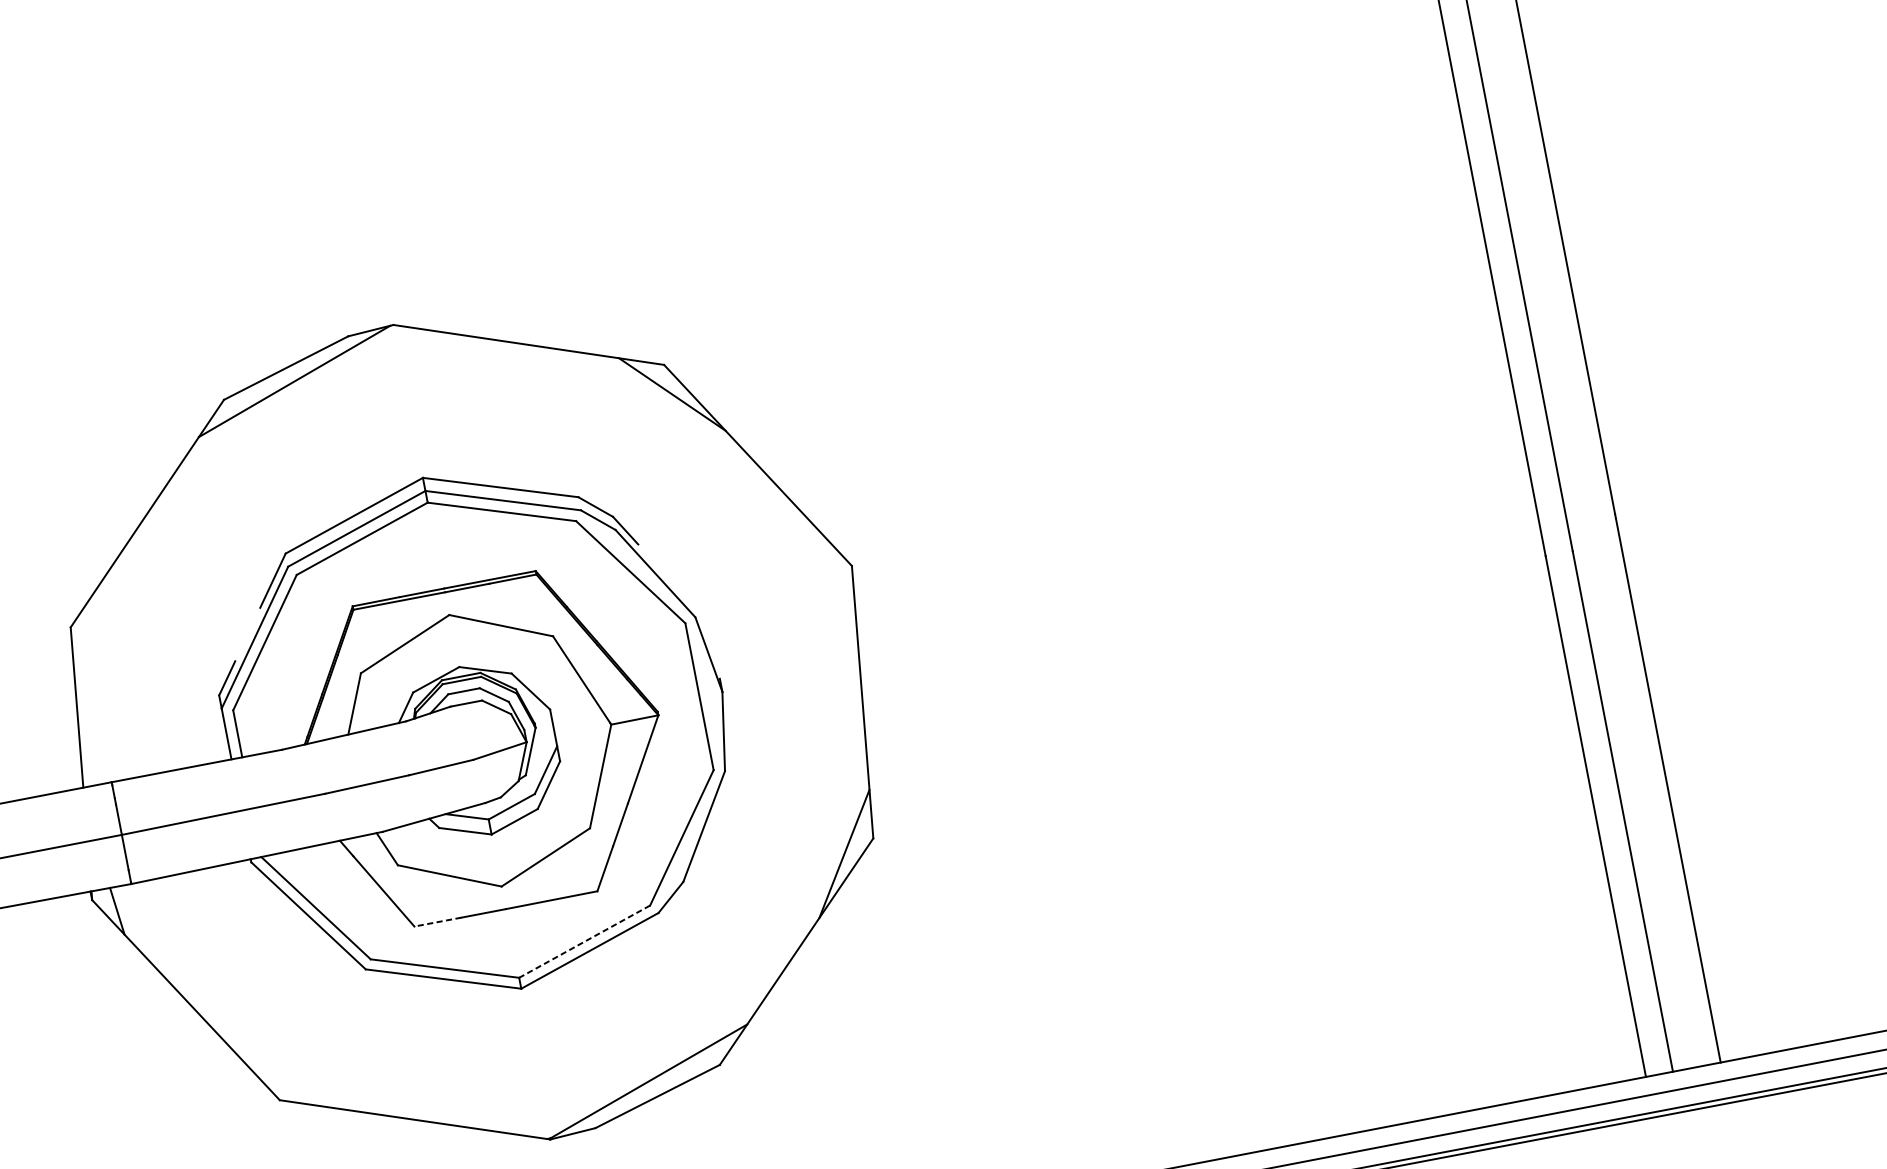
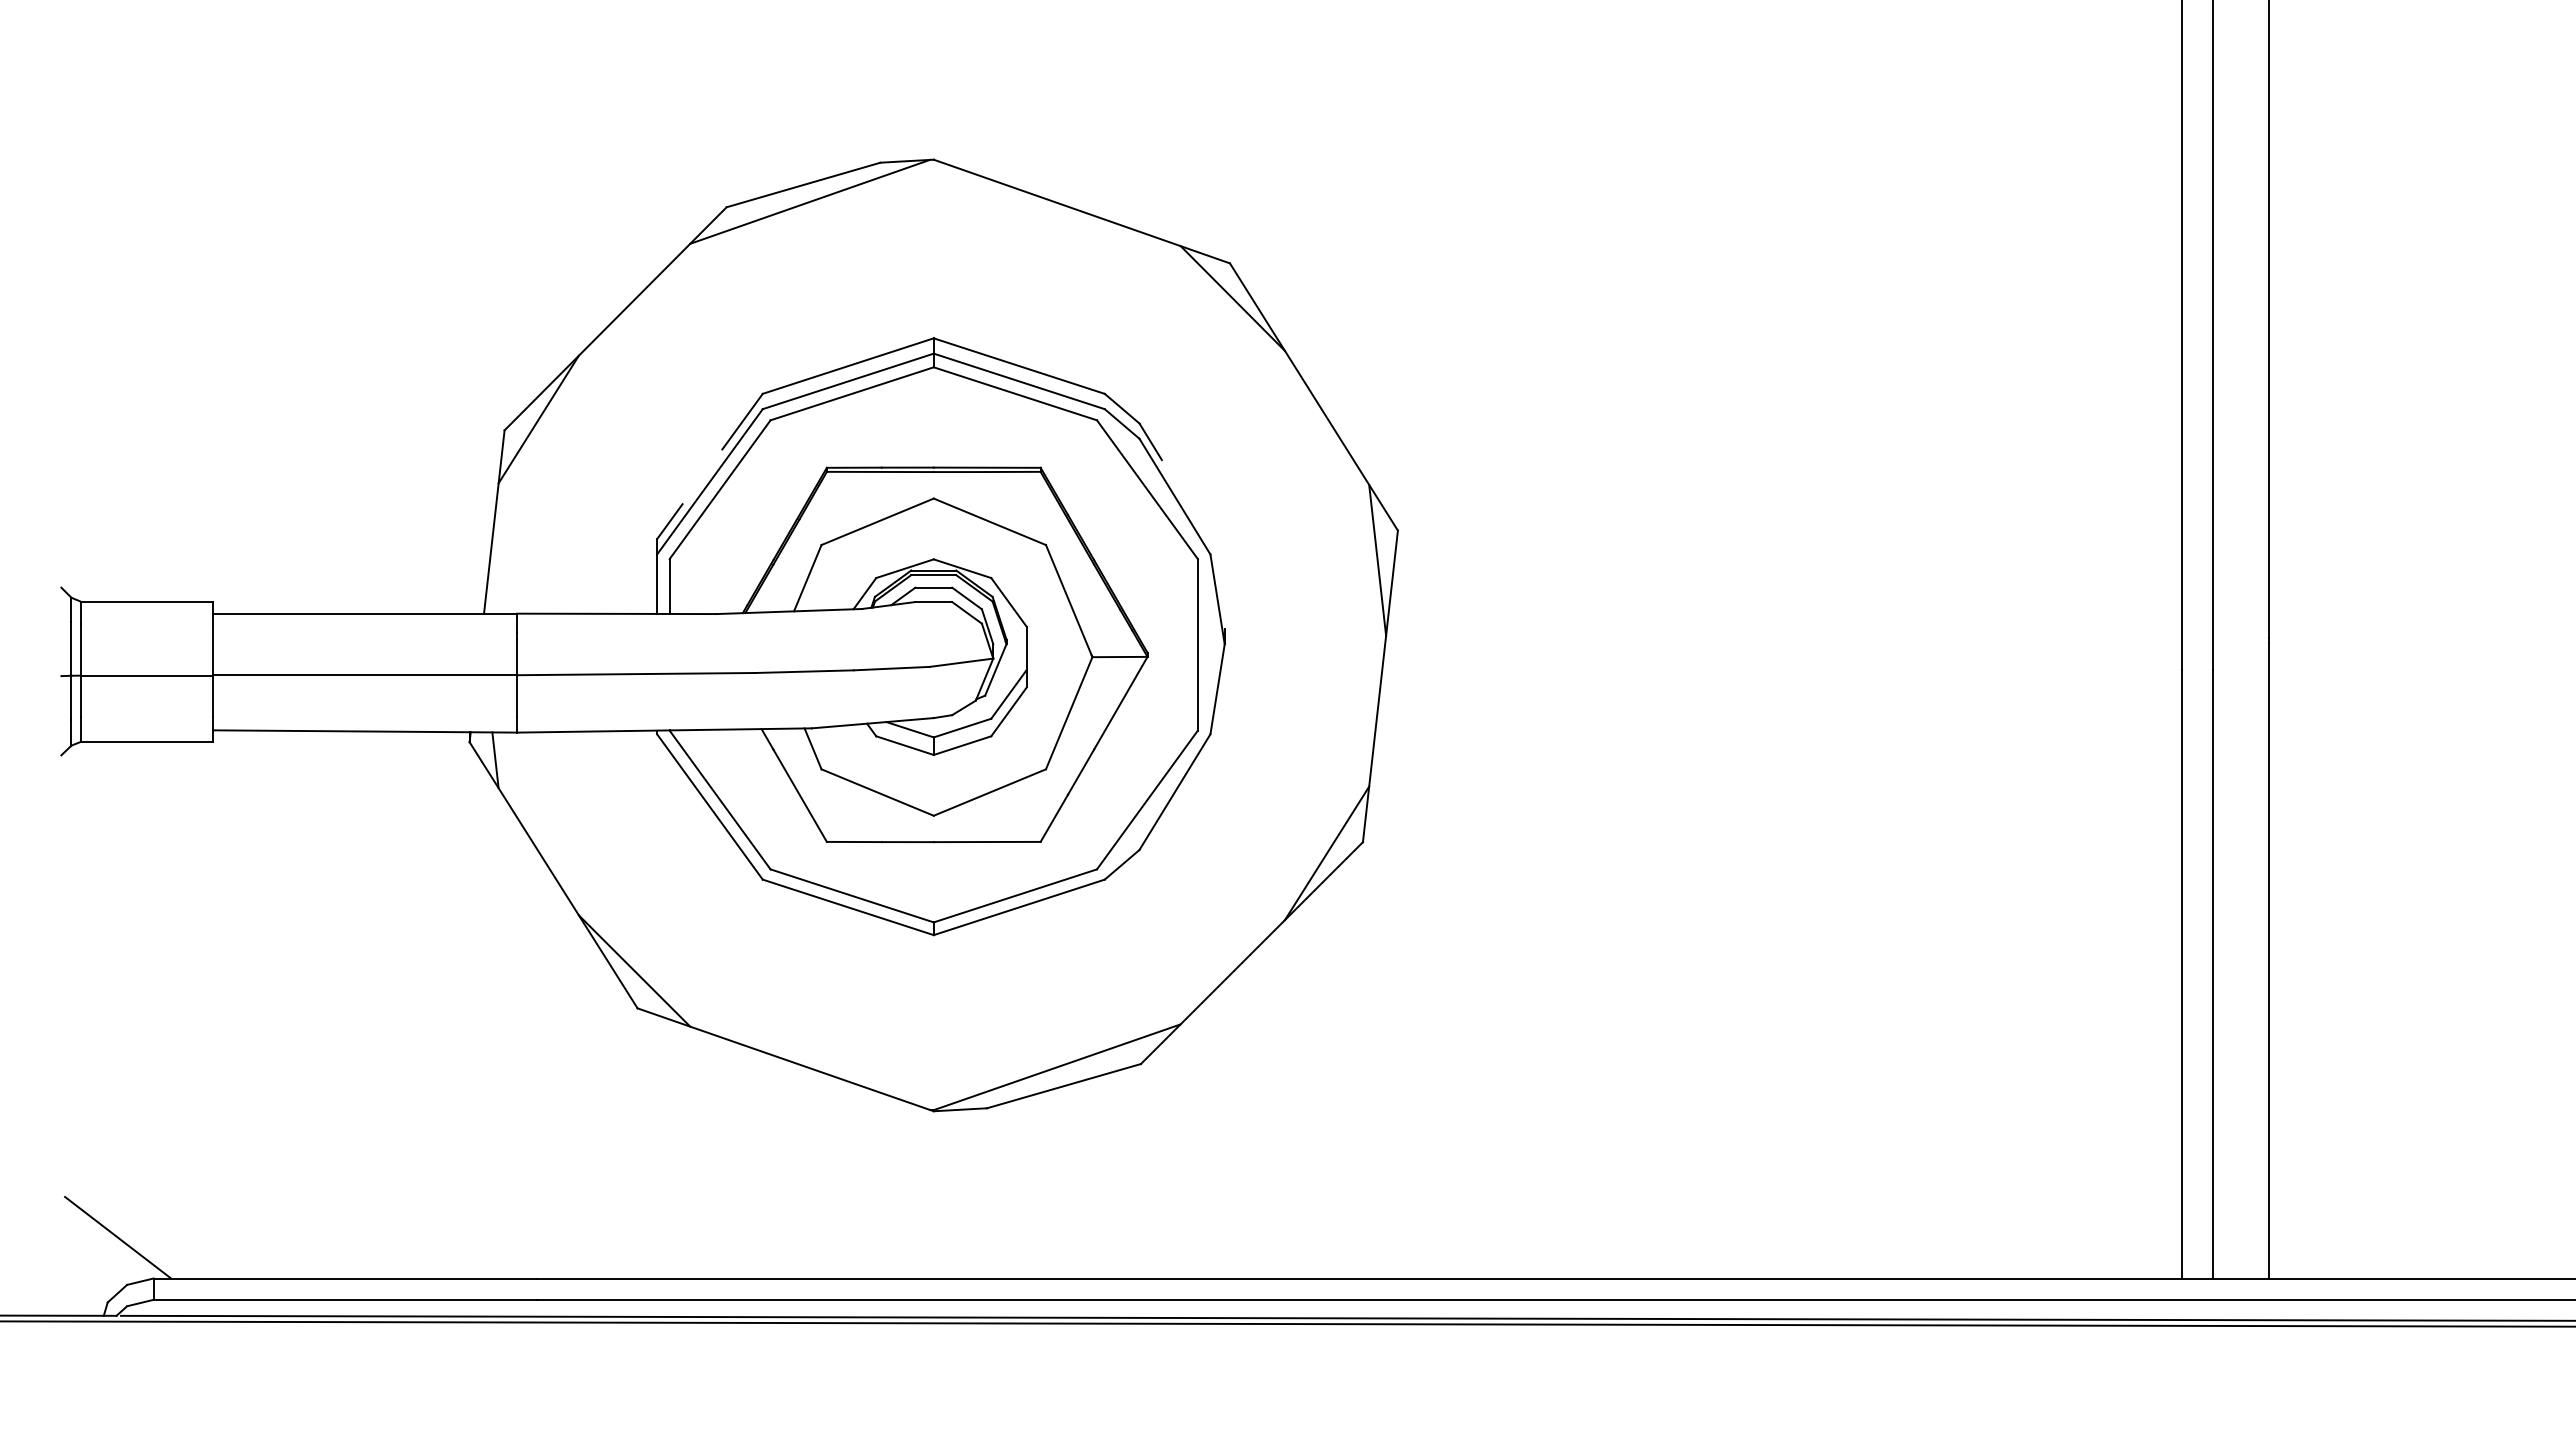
line: (839, 594) -> (1377, 559), added
line: (97, 612) -> (538, 419), added
line: (437, 921) -> (853, 841), dashed -> solid
line: (584, 941) -> (1015, 895), dashed -> solid
line: (270, 1068) -> (634, 970), added

